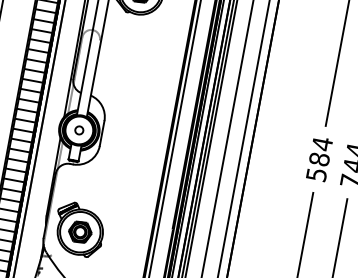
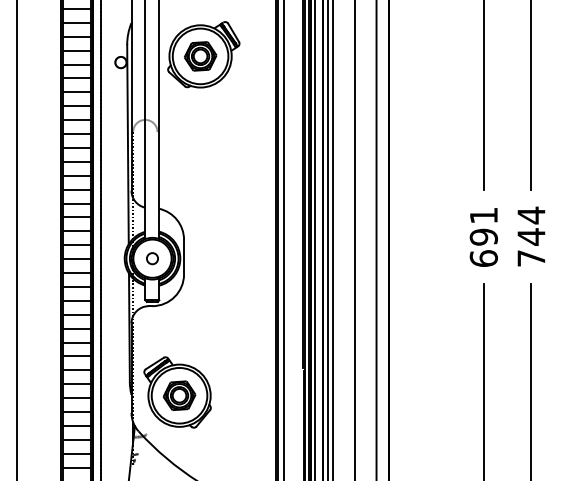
text: (319, 158) -> (483, 236), 584 -> 691

